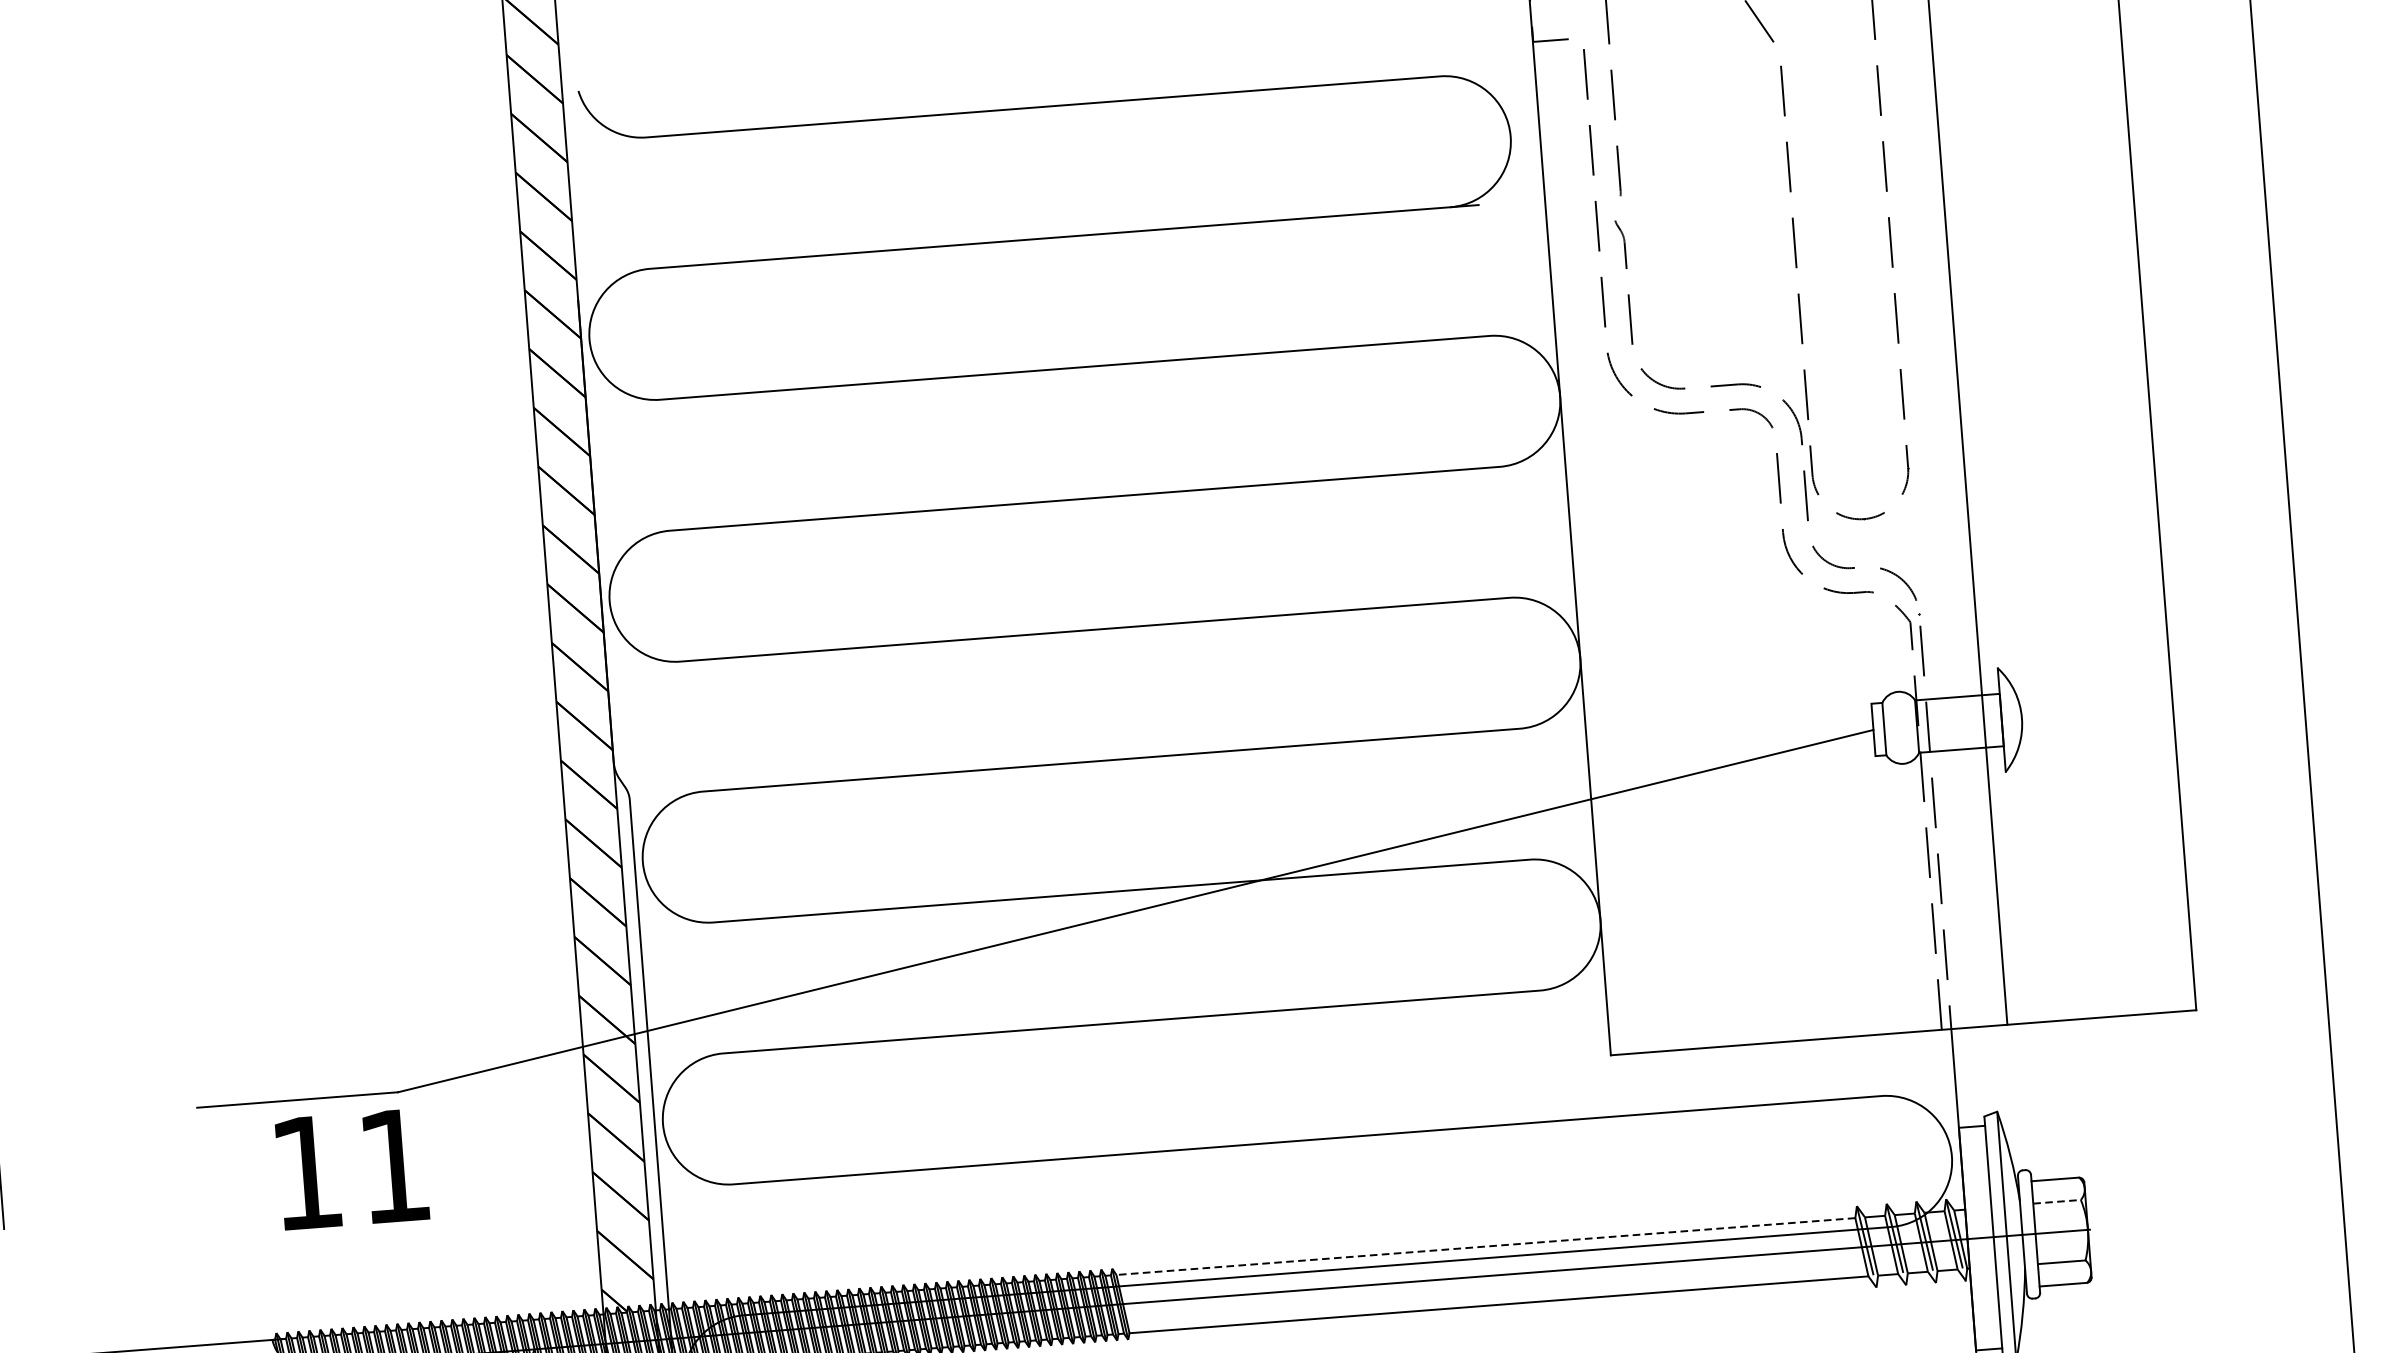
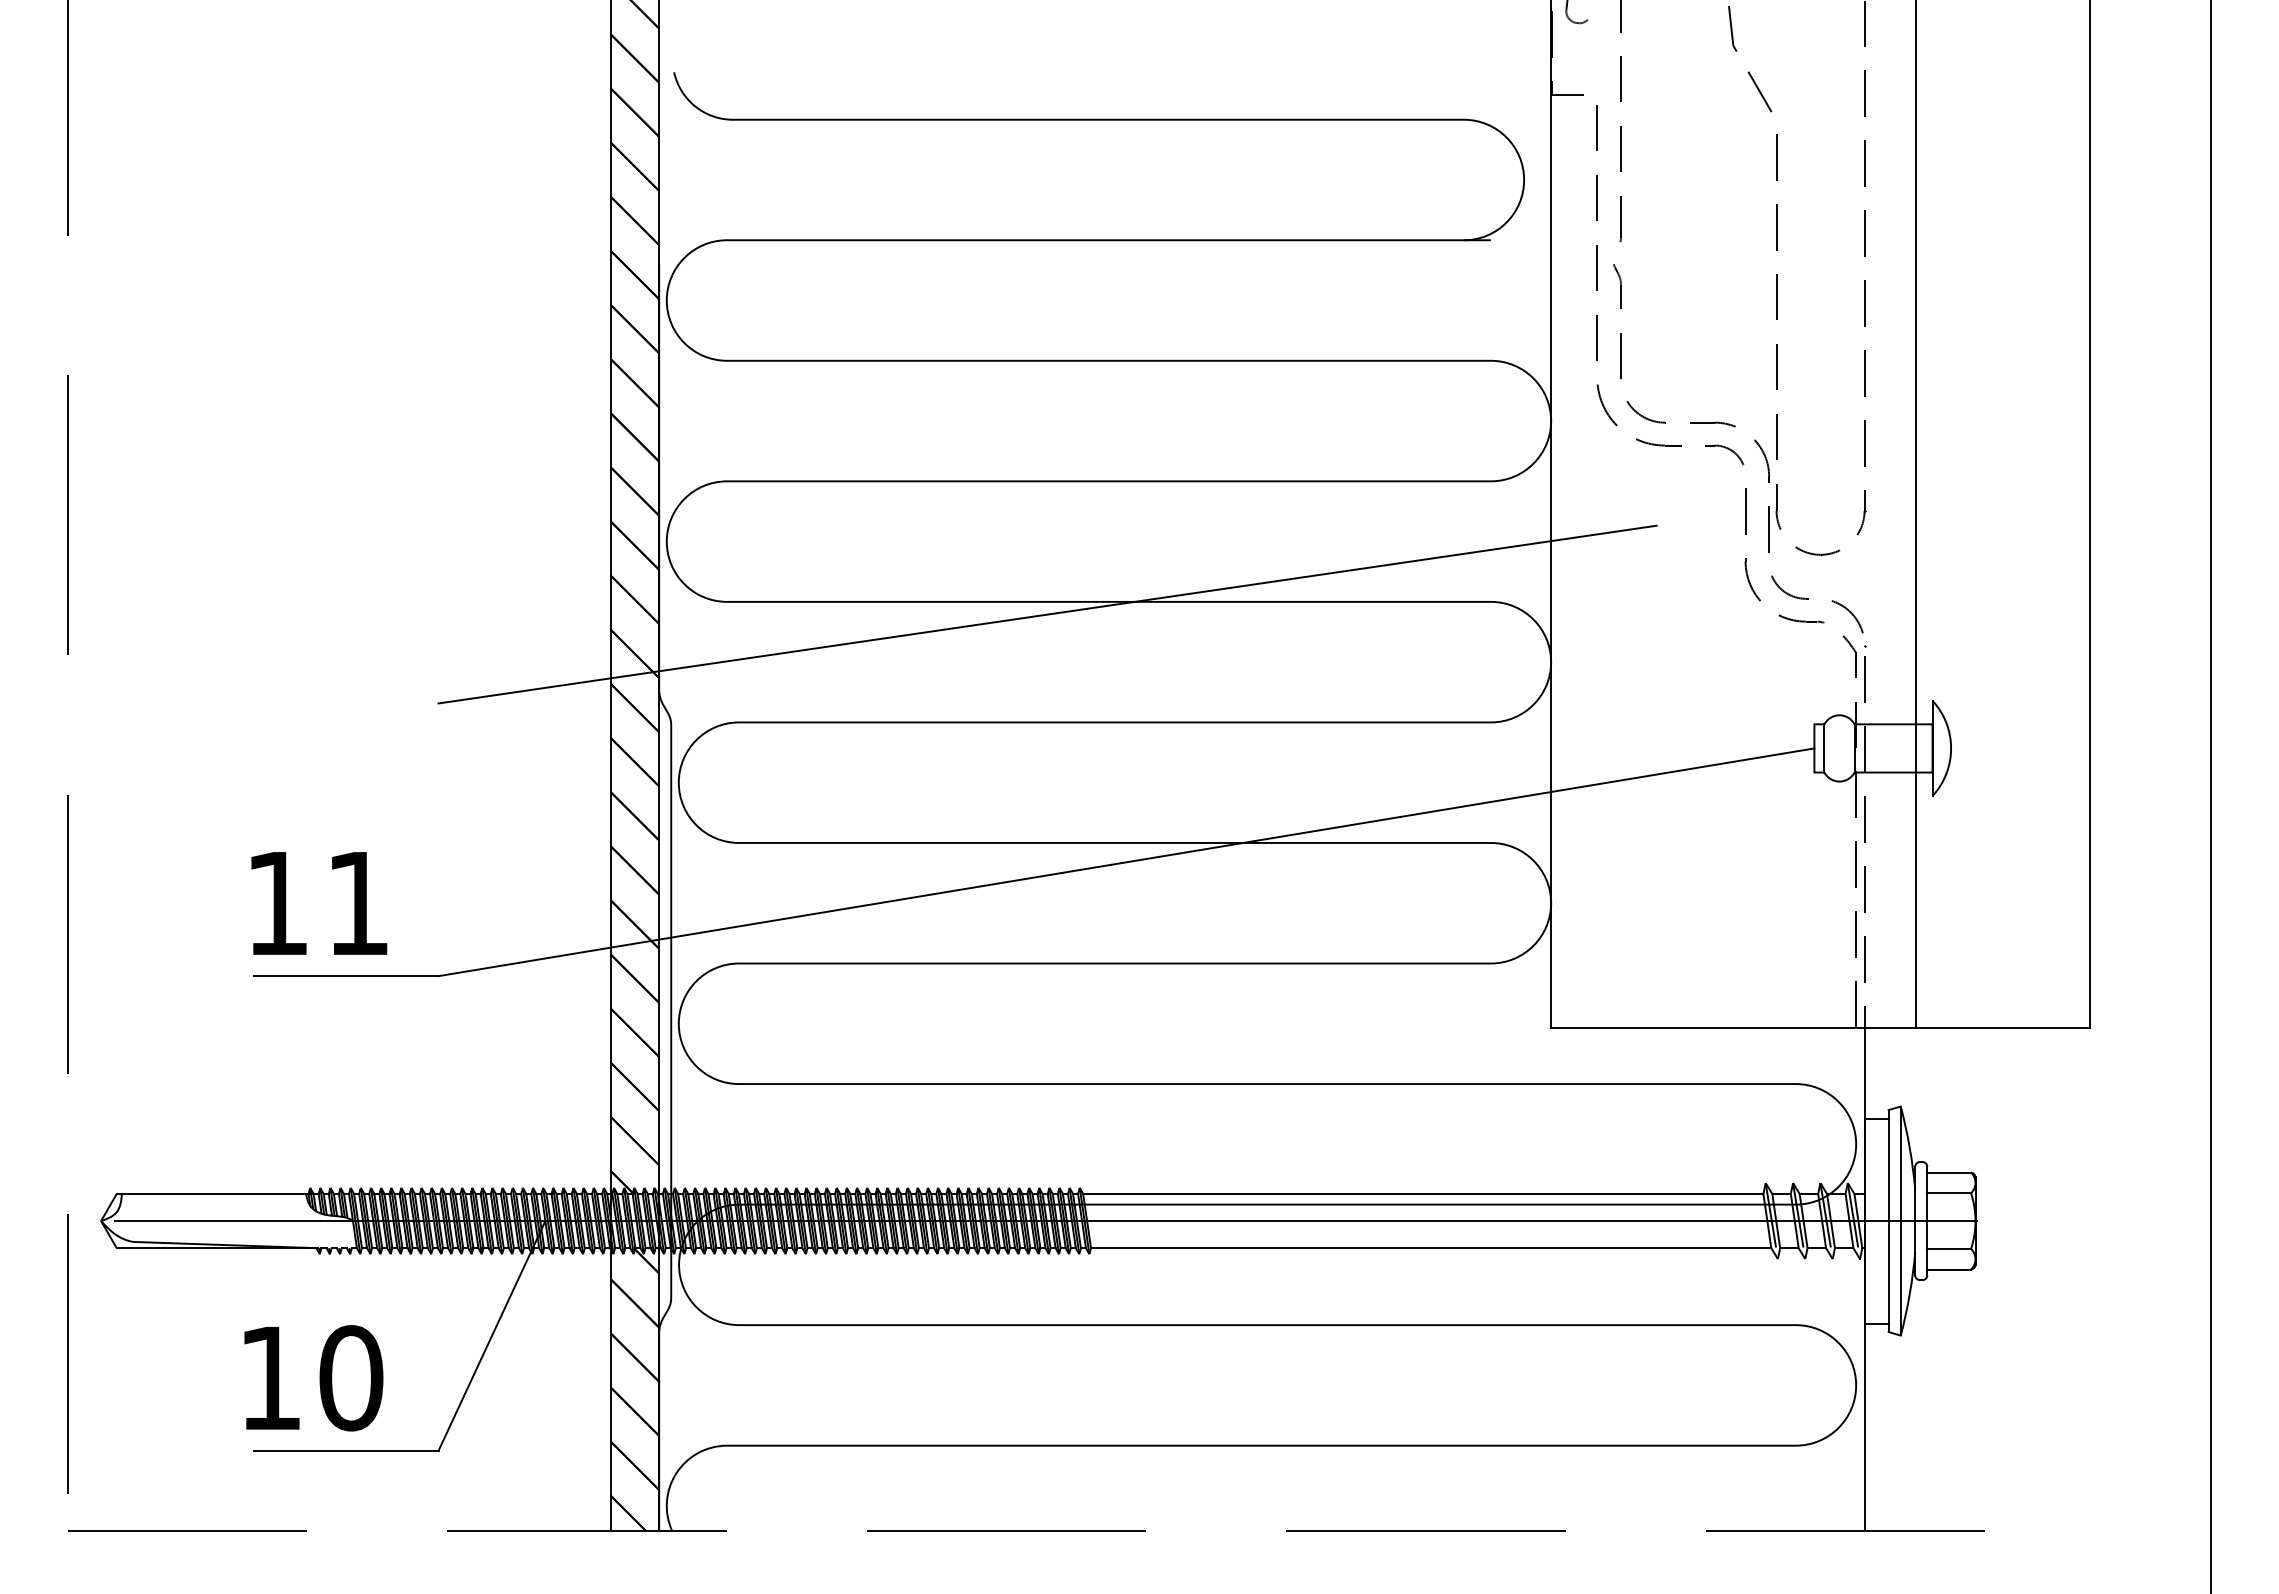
line: (1029, 648) -> (1047, 614), added
text: (352, 1169) -> (319, 903), moved
line: (2057, 1202) -> (1949, 1193), dashed -> solid
line: (1484, 1246) -> (1422, 1193), dashed -> solid

